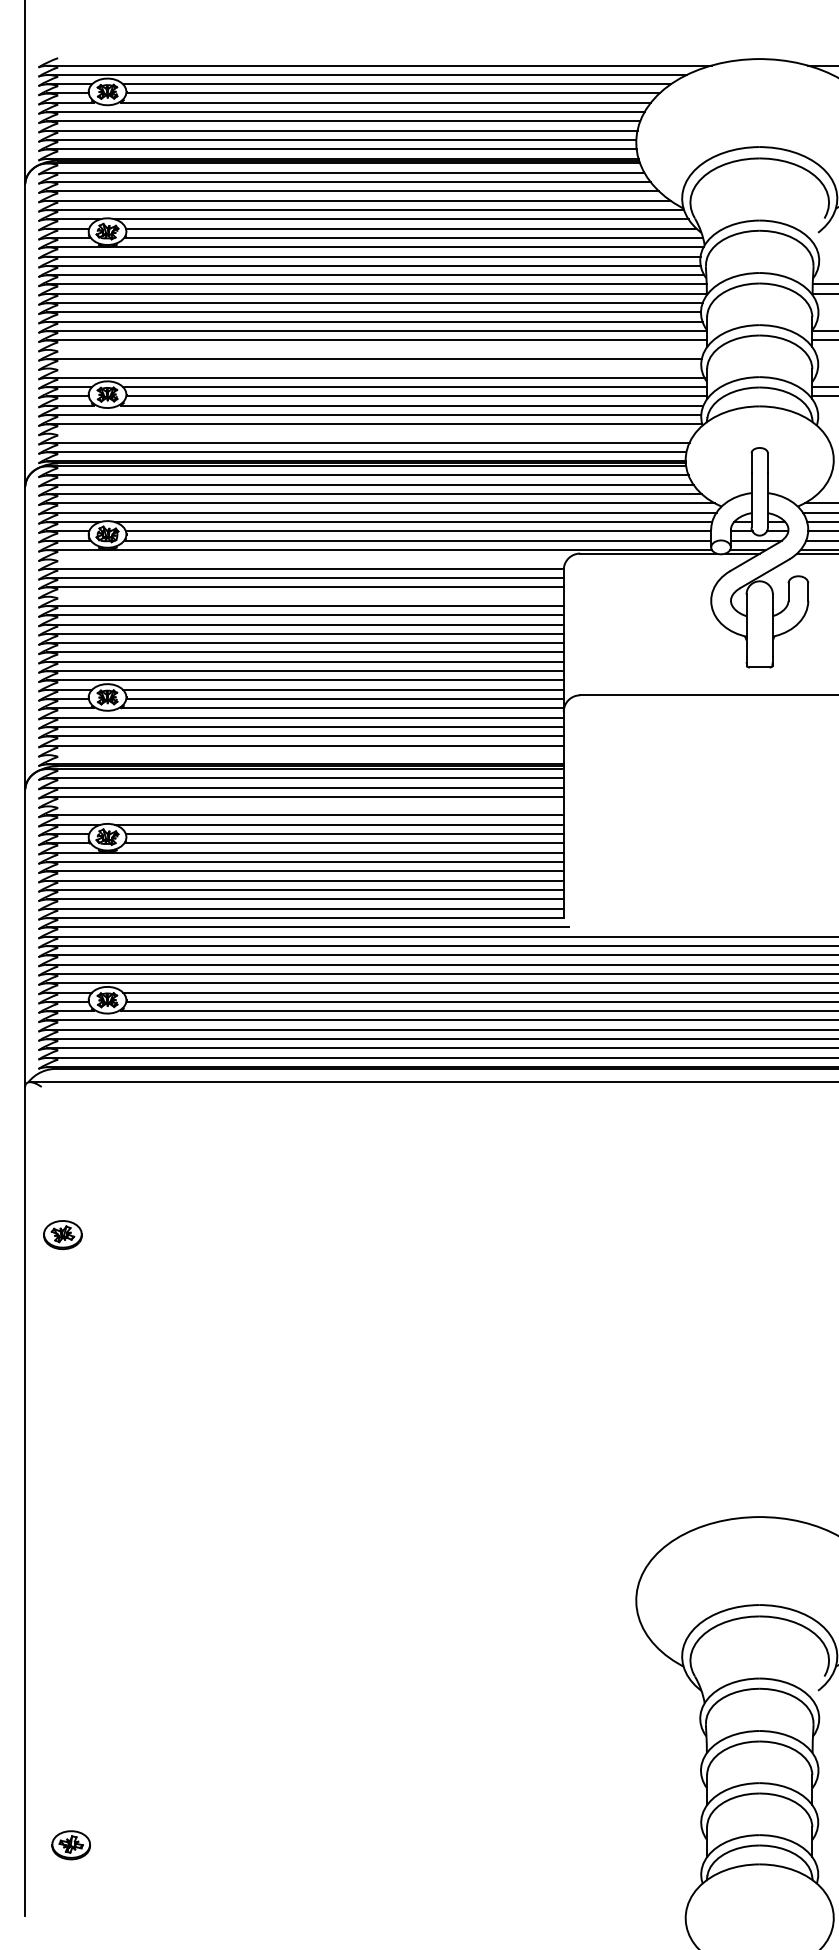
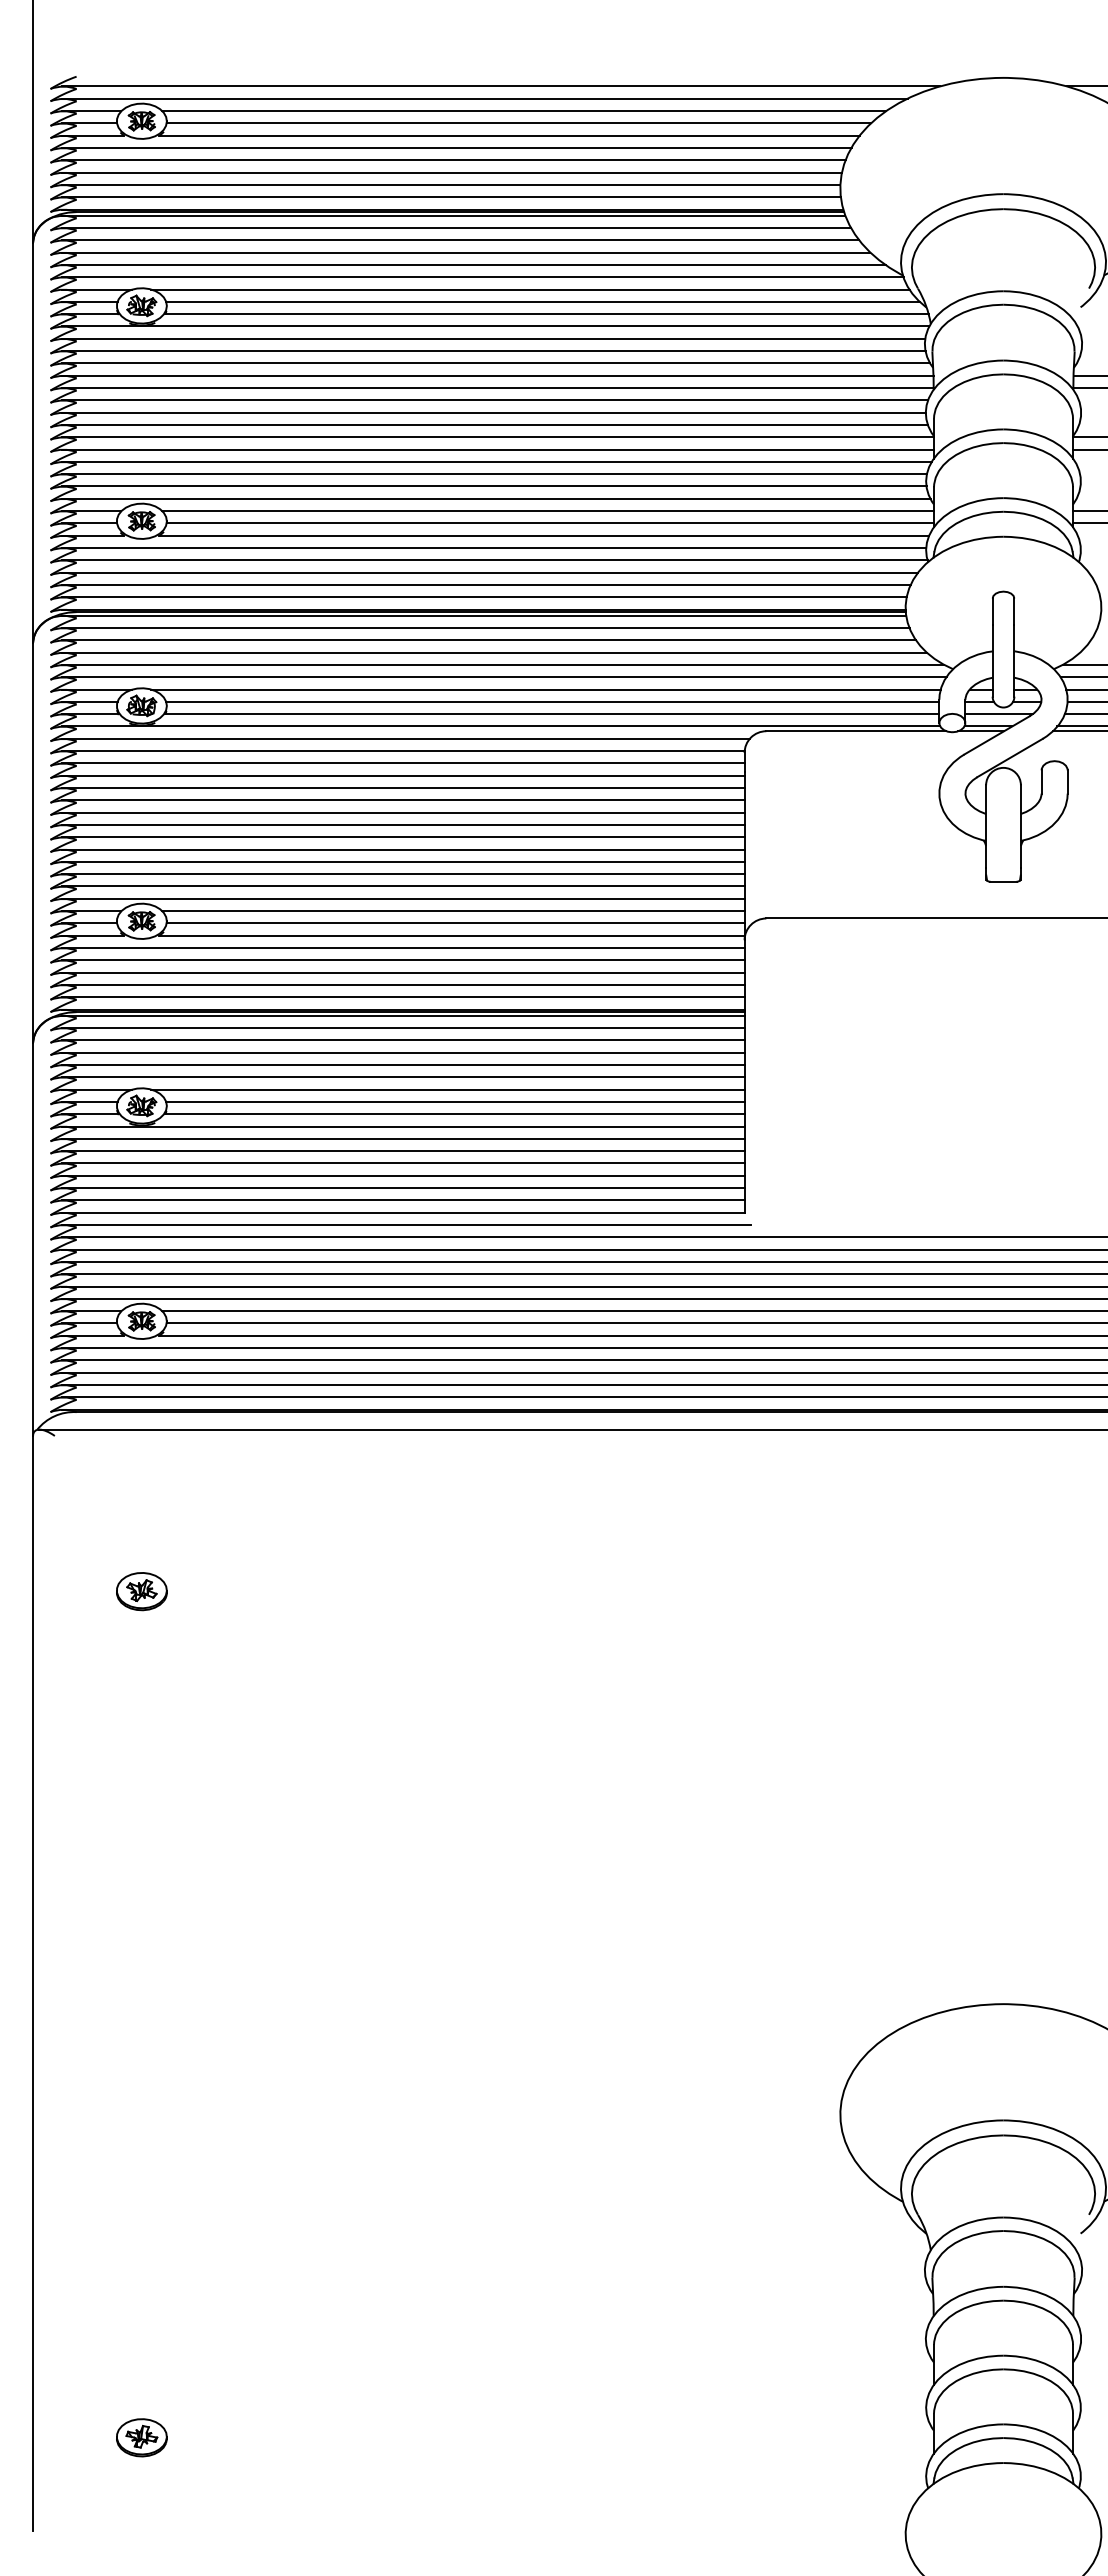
line: (375, 349) -> (496, 461), added
line: (374, 368) -> (494, 486), added
line: (371, 433) -> (490, 572), added
line: (307, 559) -> (405, 738), added
line: (305, 596) -> (403, 788), added
line: (305, 755) -> (403, 997), added
line: (305, 805) -> (403, 1064), added
part: (62, 1234) -> (141, 1591), moved
part: (70, 1845) -> (141, 2437), moved

